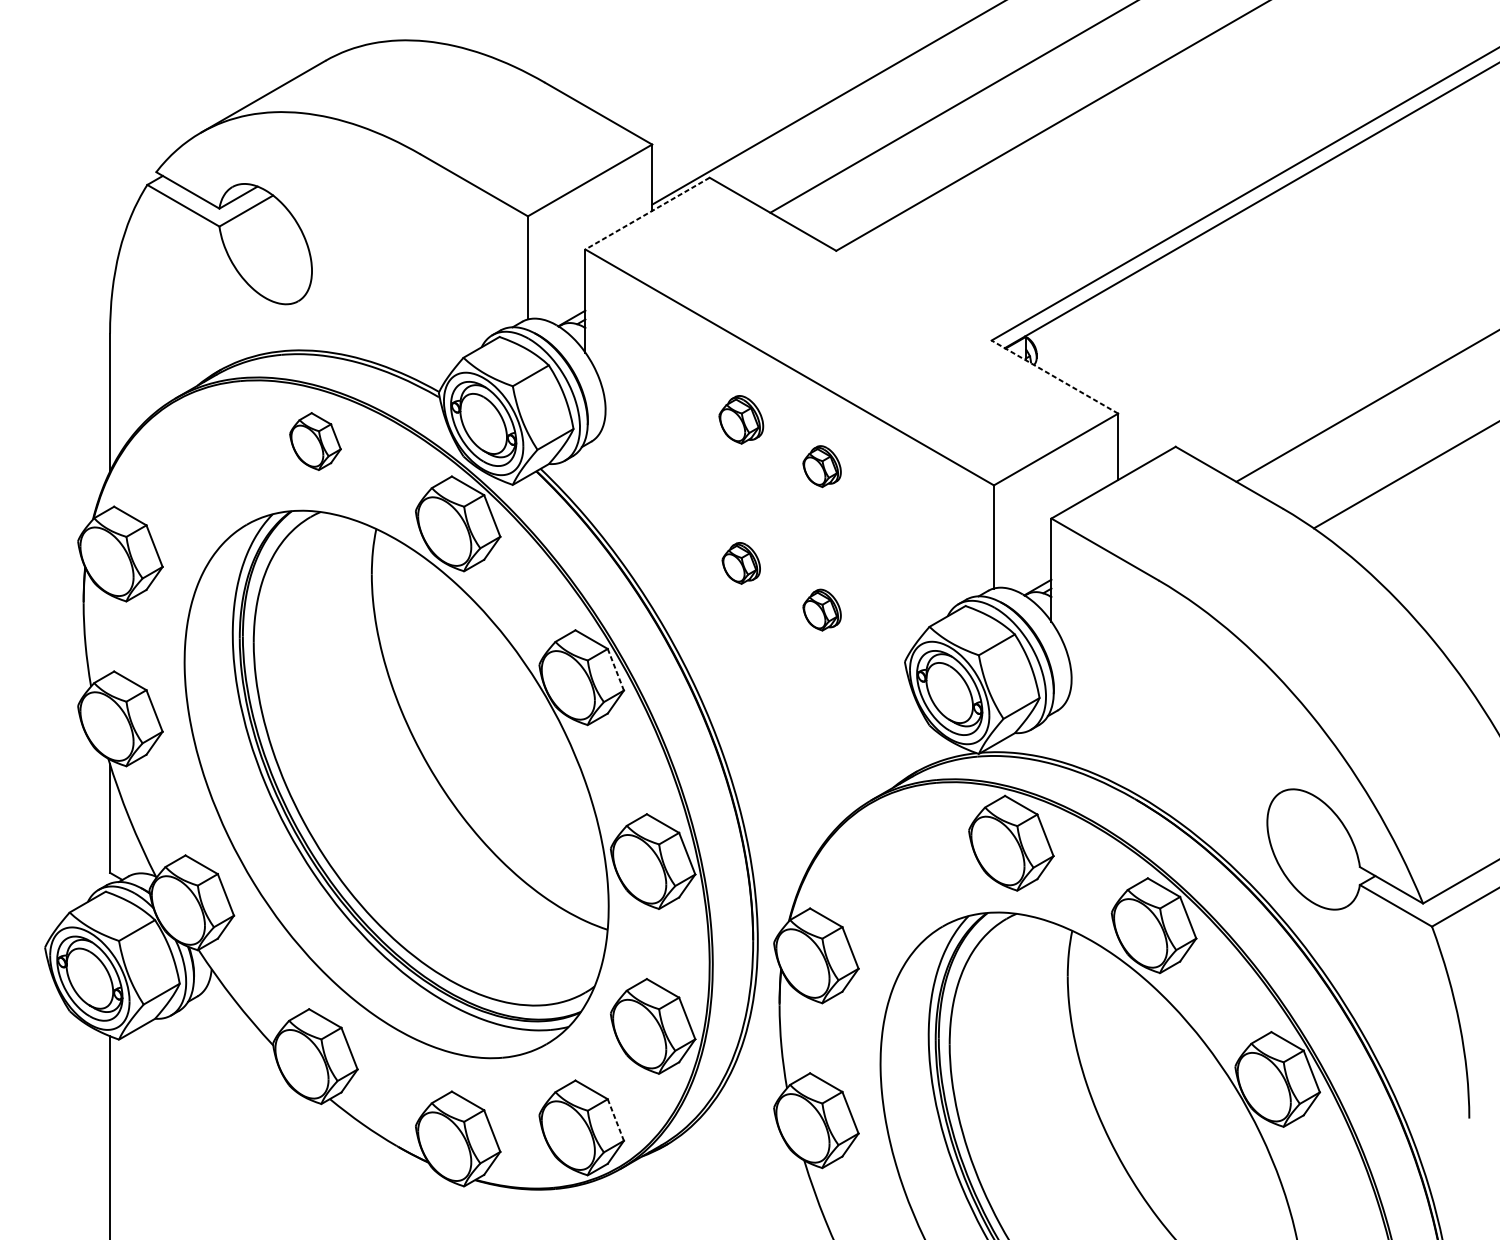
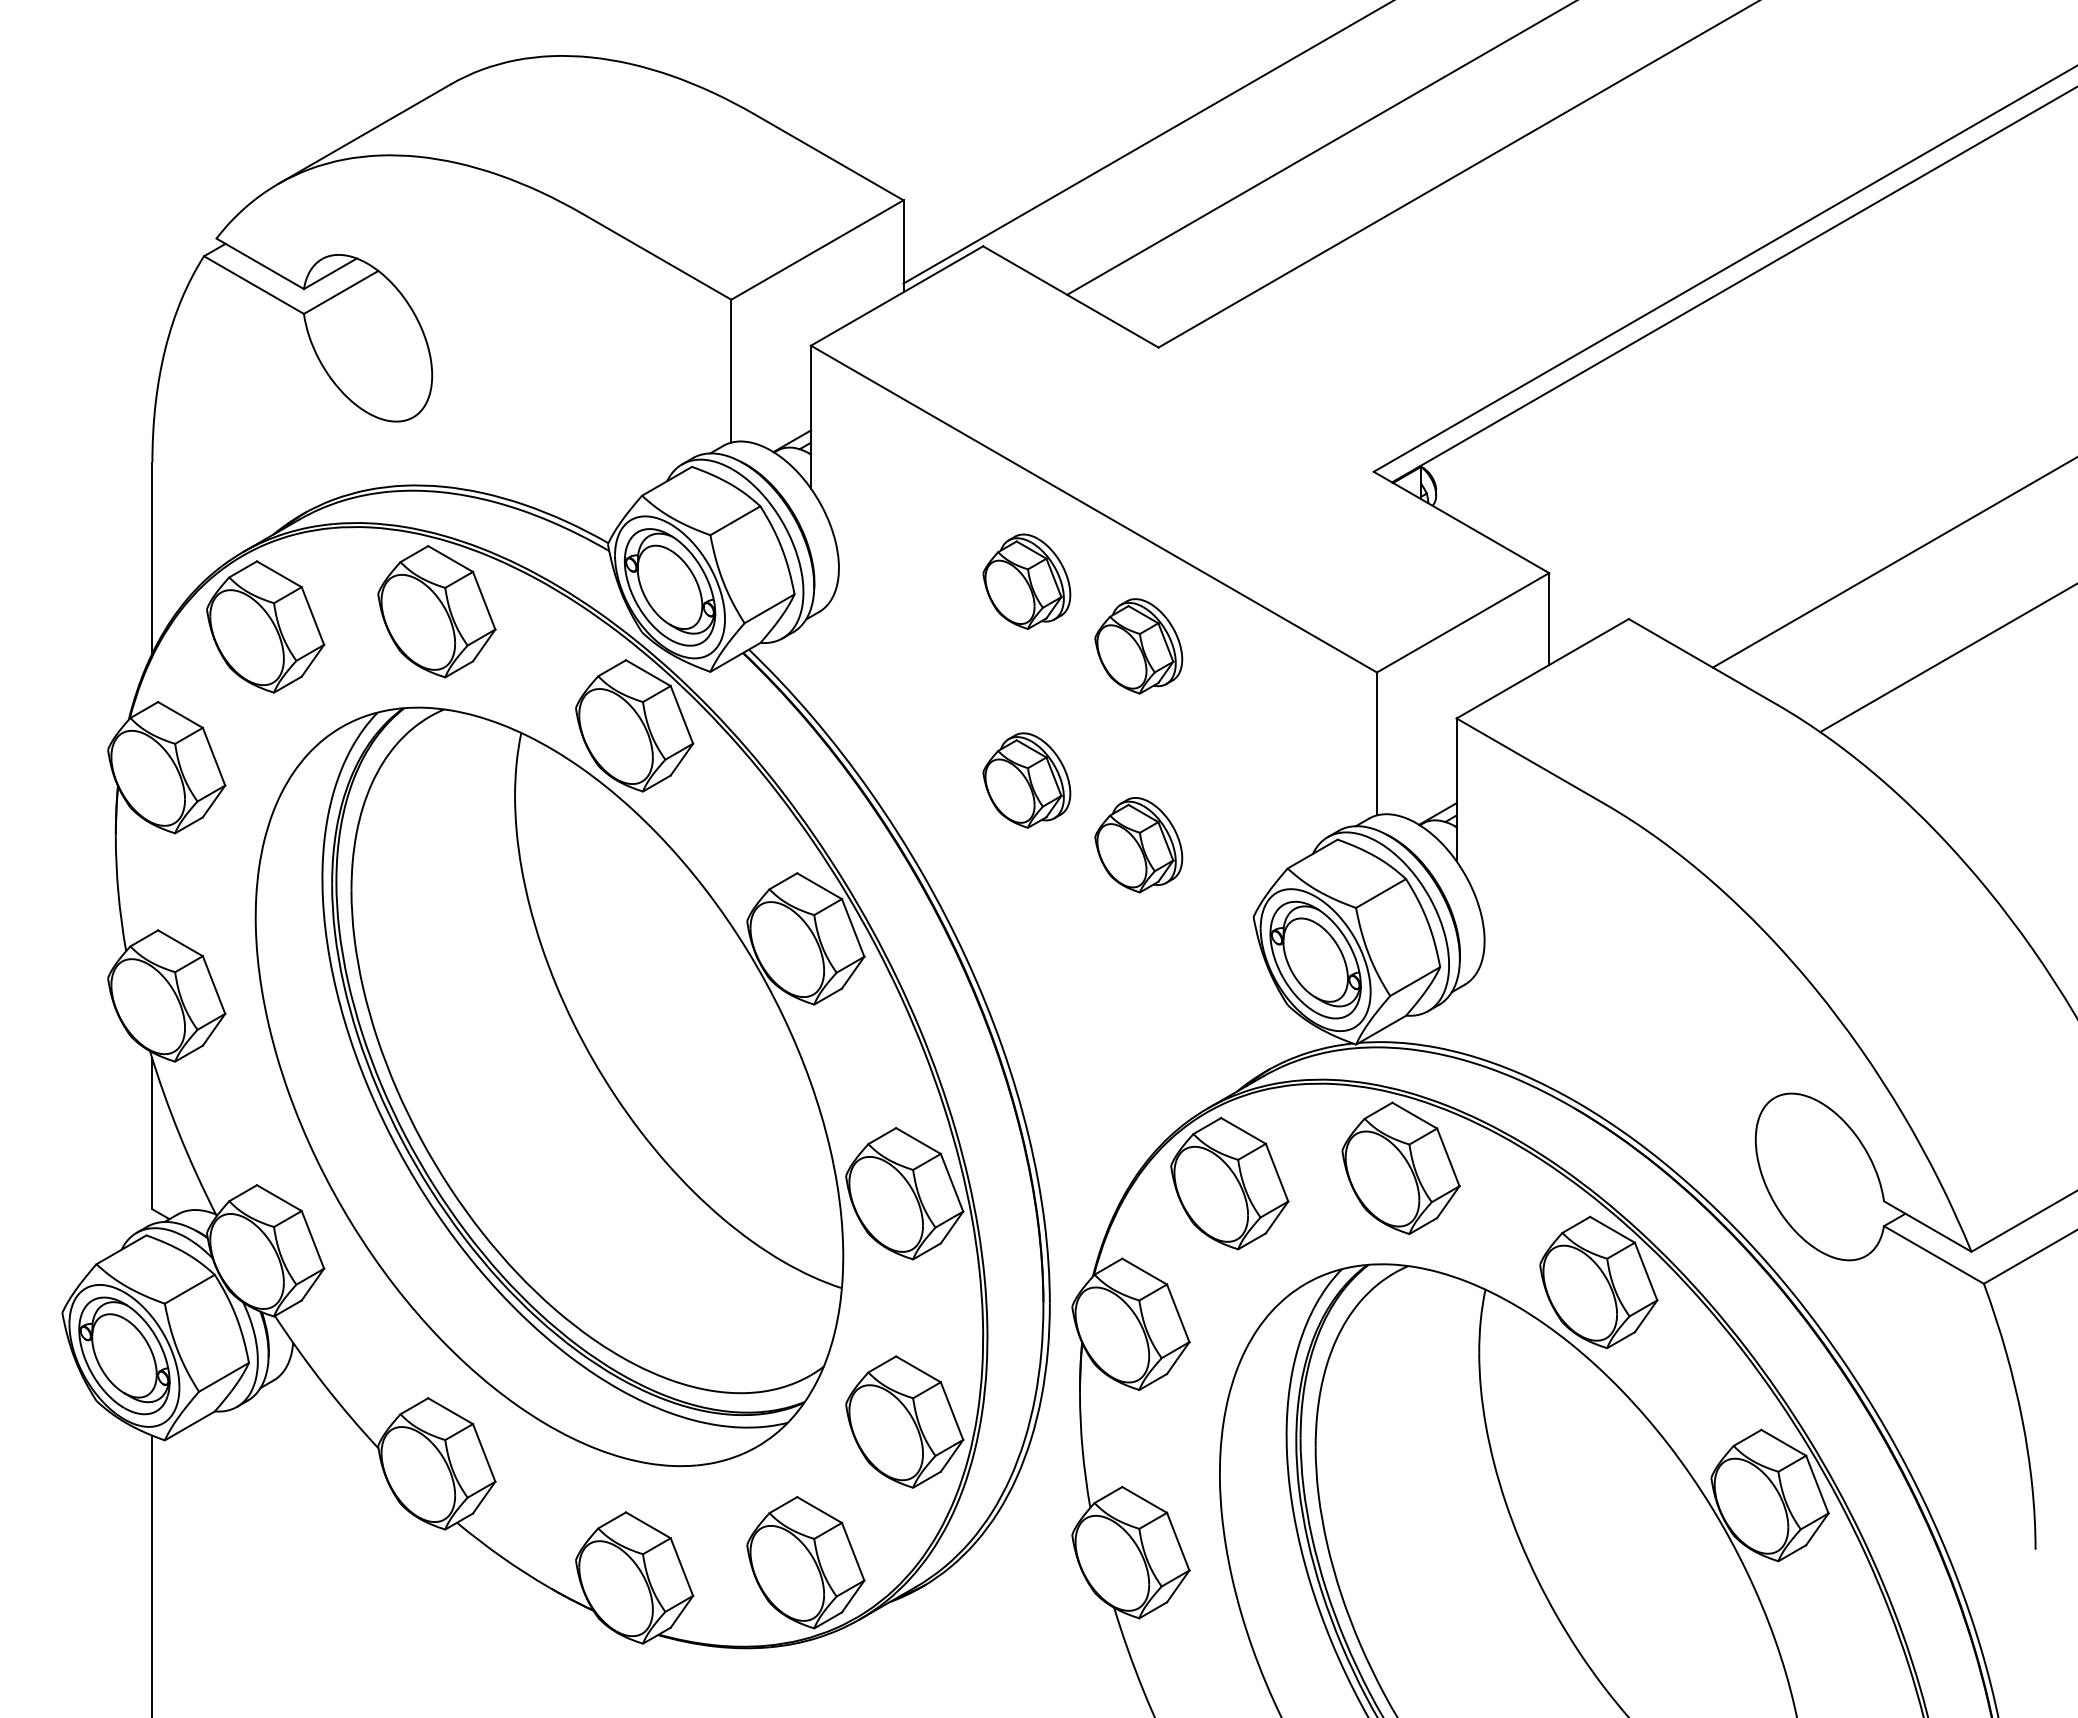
line: (647, 213) -> (896, 296), dashed -> solid
line: (1054, 377) -> (1461, 522), dashed -> solid
part: (740, 419) -> (1026, 581), size x1.43
part: (315, 441) -> (436, 611), size x1.67
part: (191, 452) -> (265, 626), added
part: (821, 466) -> (1138, 646), size x1.67
part: (740, 563) -> (1026, 780), size x1.67
part: (821, 610) -> (1138, 845), size x1.67
line: (616, 669) -> (853, 927), dashed -> solid
part: (887, 854) -> (1229, 1183), added
line: (616, 1119) -> (853, 1551), dashed -> solid

